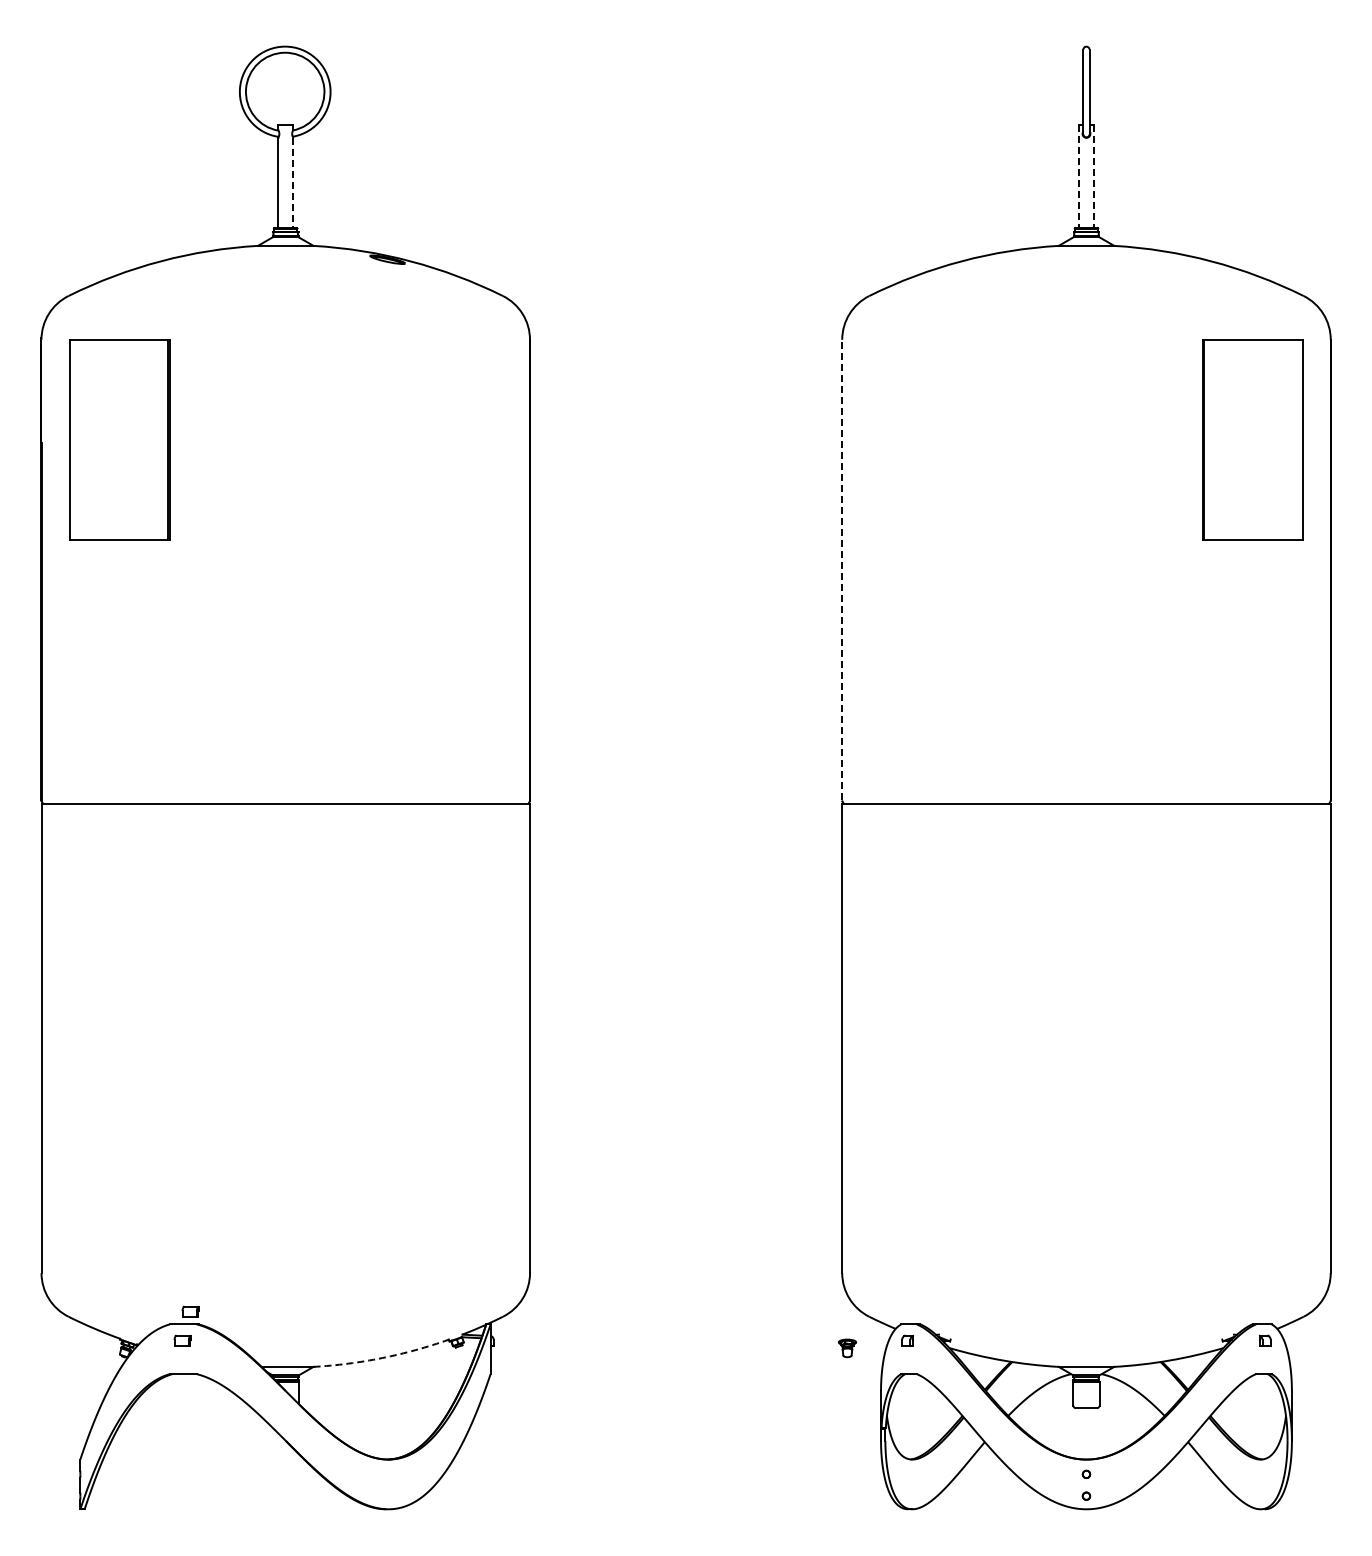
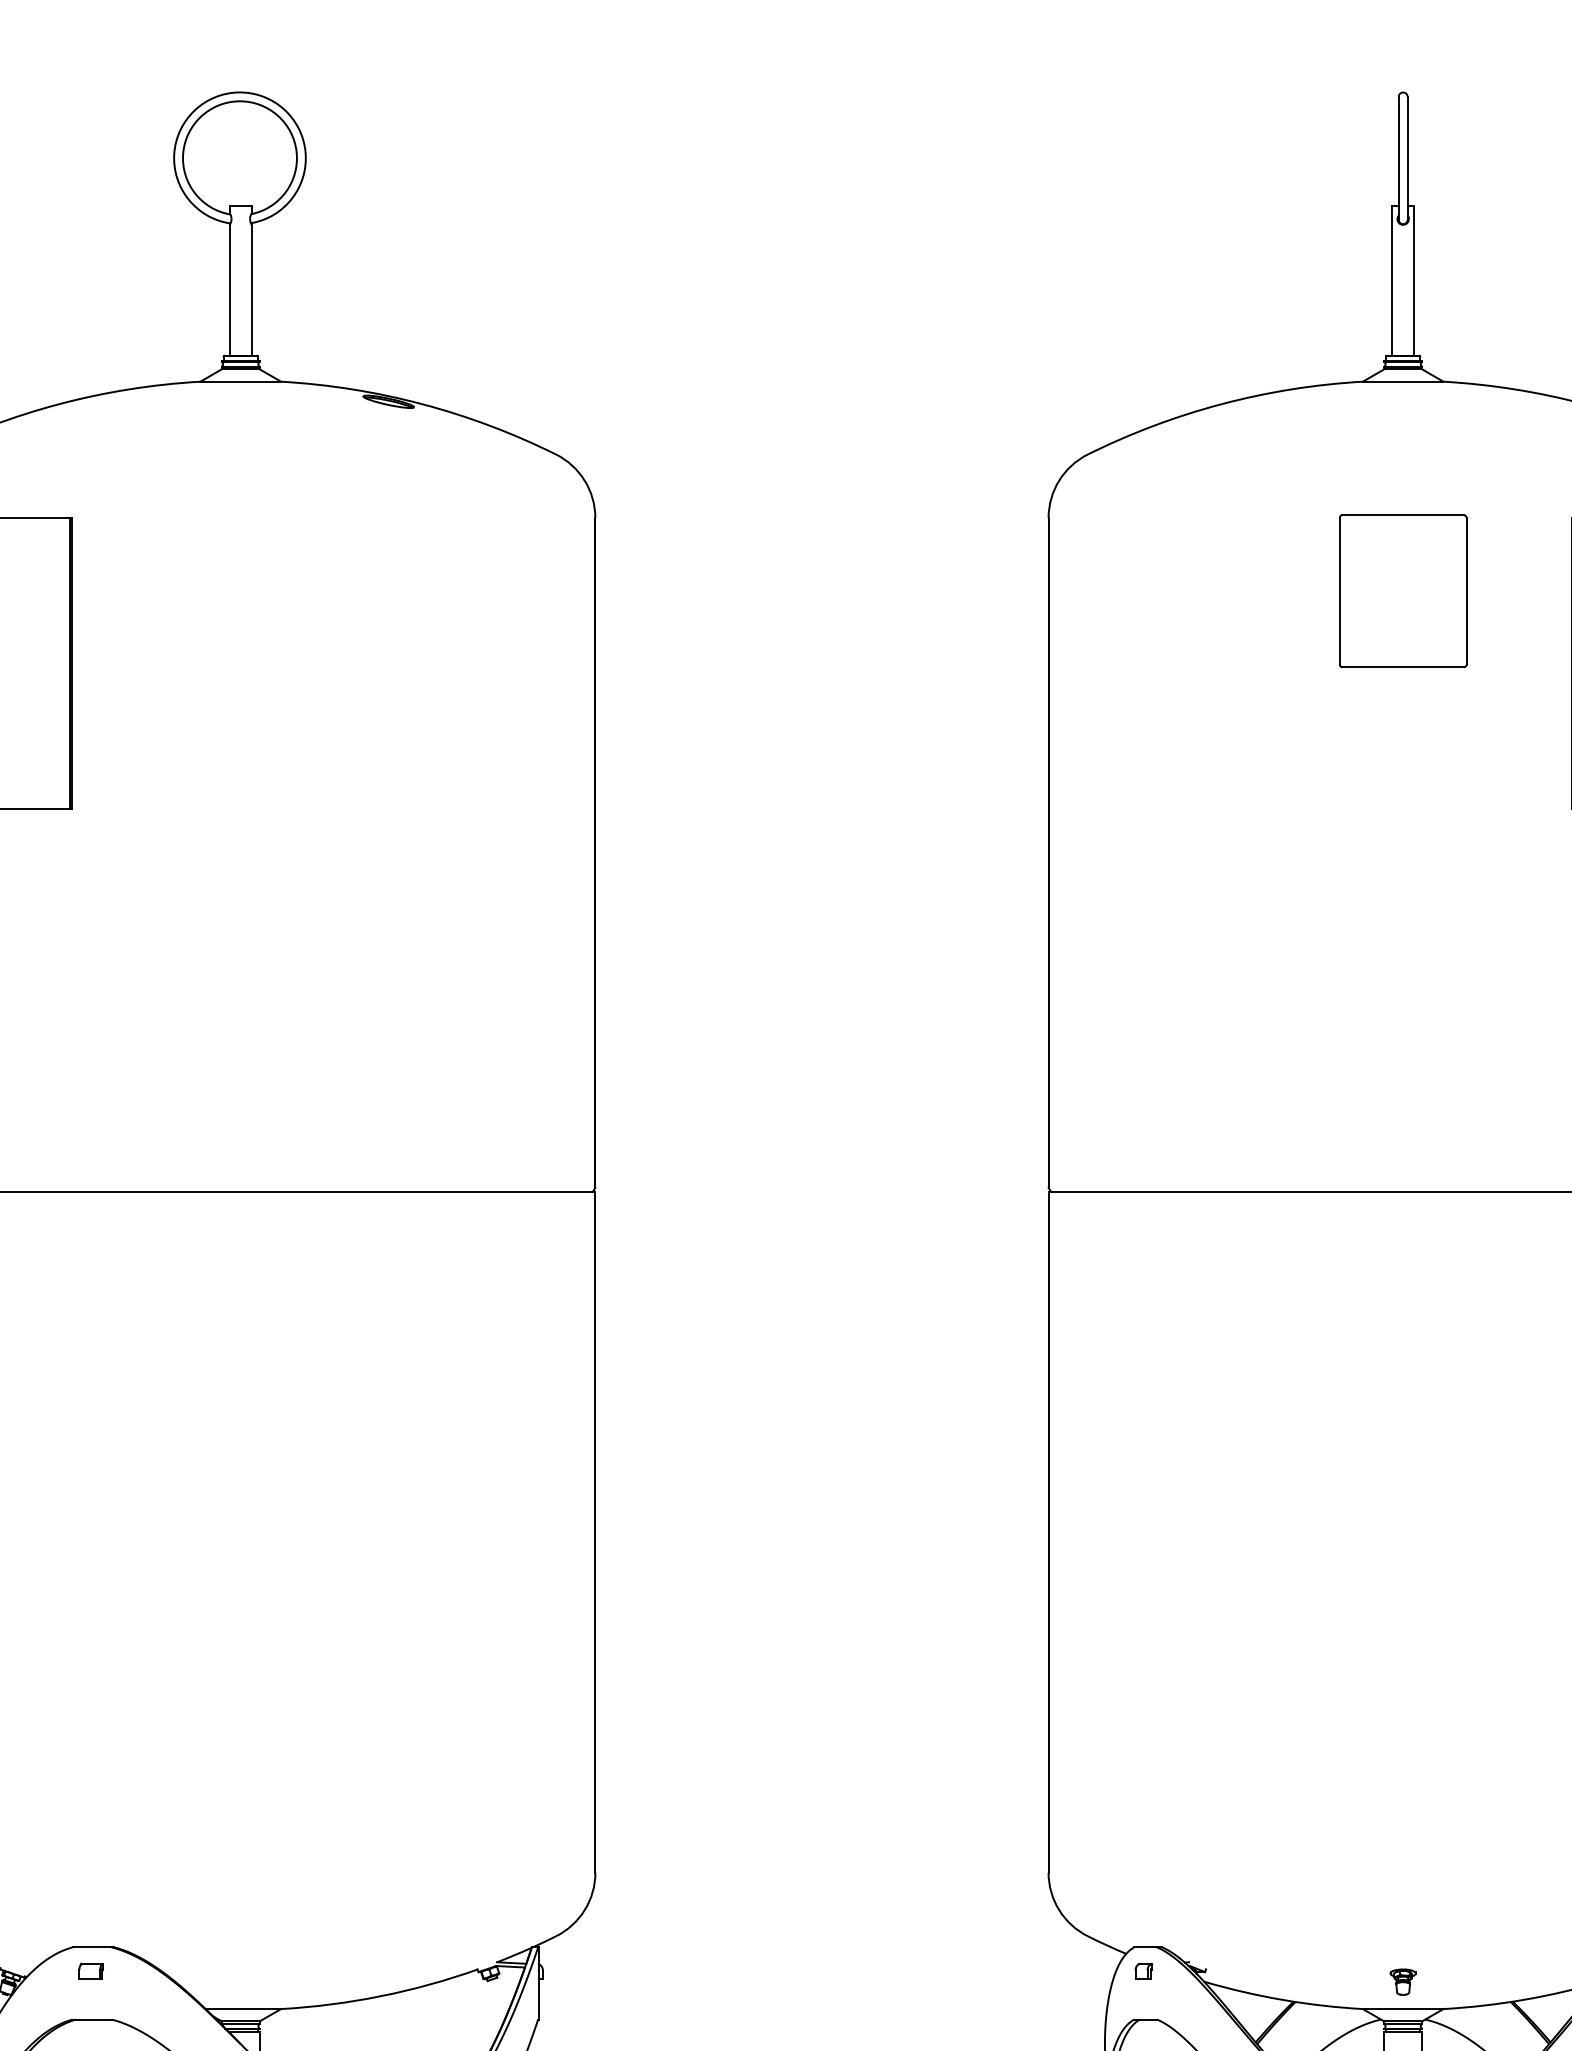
line: (1078, 177) -> (1391, 282), dashed -> solid
line: (1093, 177) -> (1413, 282), dashed -> solid
line: (293, 183) -> (252, 291), dashed -> solid
part: (1086, 390) -> (1403, 591), added
line: (842, 569) -> (1048, 851), dashed -> solid
part: (190, 1311) -> (102, 1928), removed
part: (847, 1348) -> (1403, 1982), moved
arc: (382, 1358) -> (381, 1996), dashed -> solid

